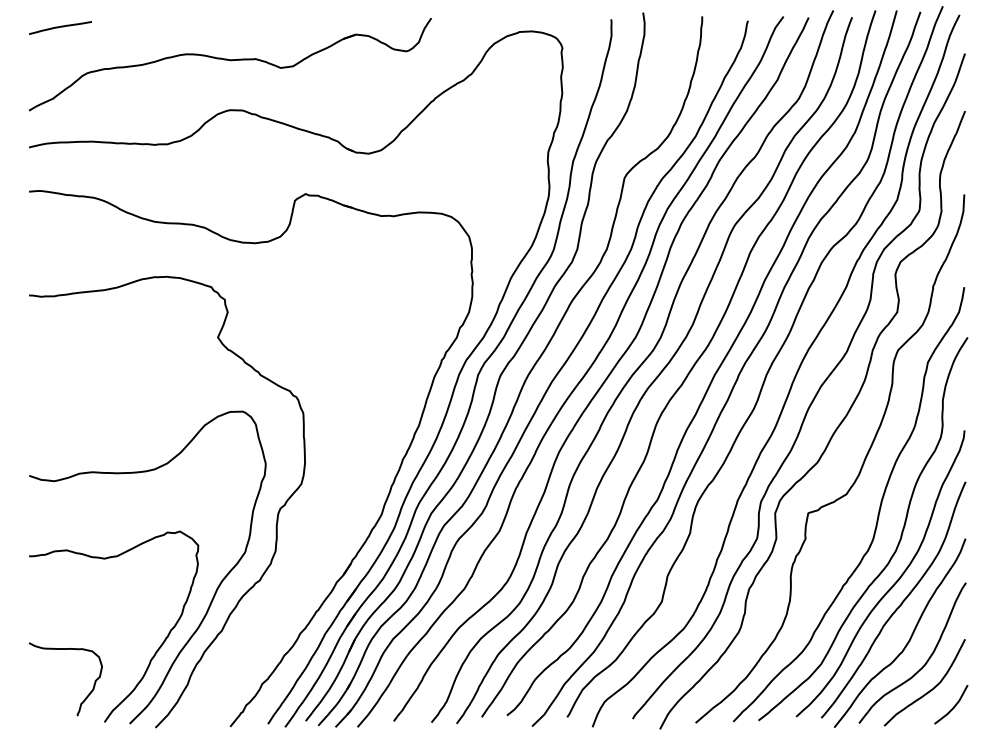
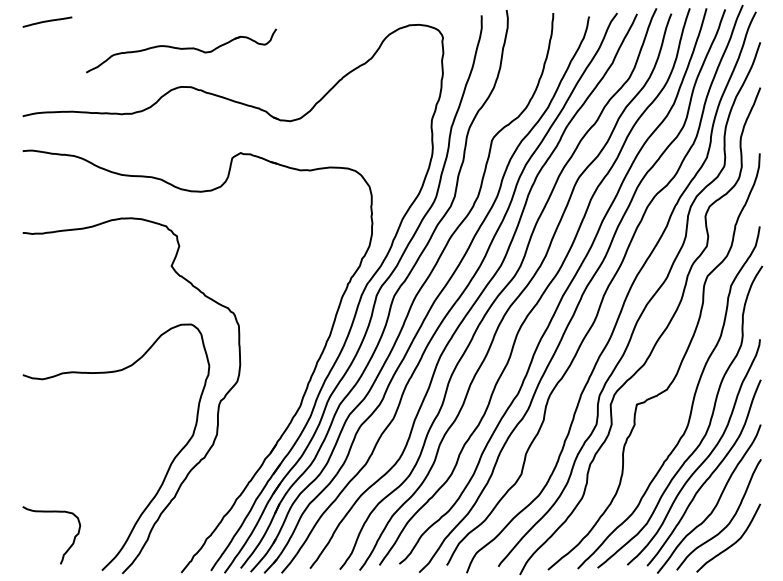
part: (230, 64) -> (181, 50), size x0.6
curve: (155, 651) -> (122, 513), removed
curve: (953, 706) -> (751, 556), removed

